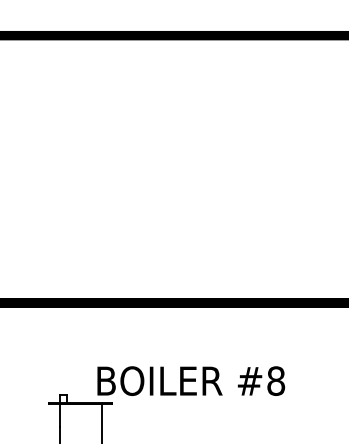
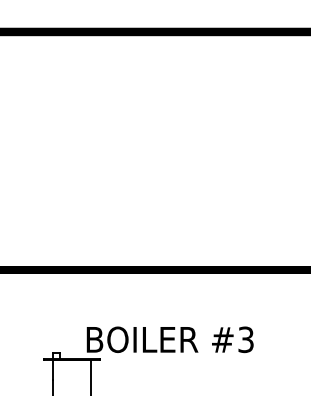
text: (276, 380) -> (246, 339), #8 -> #3

